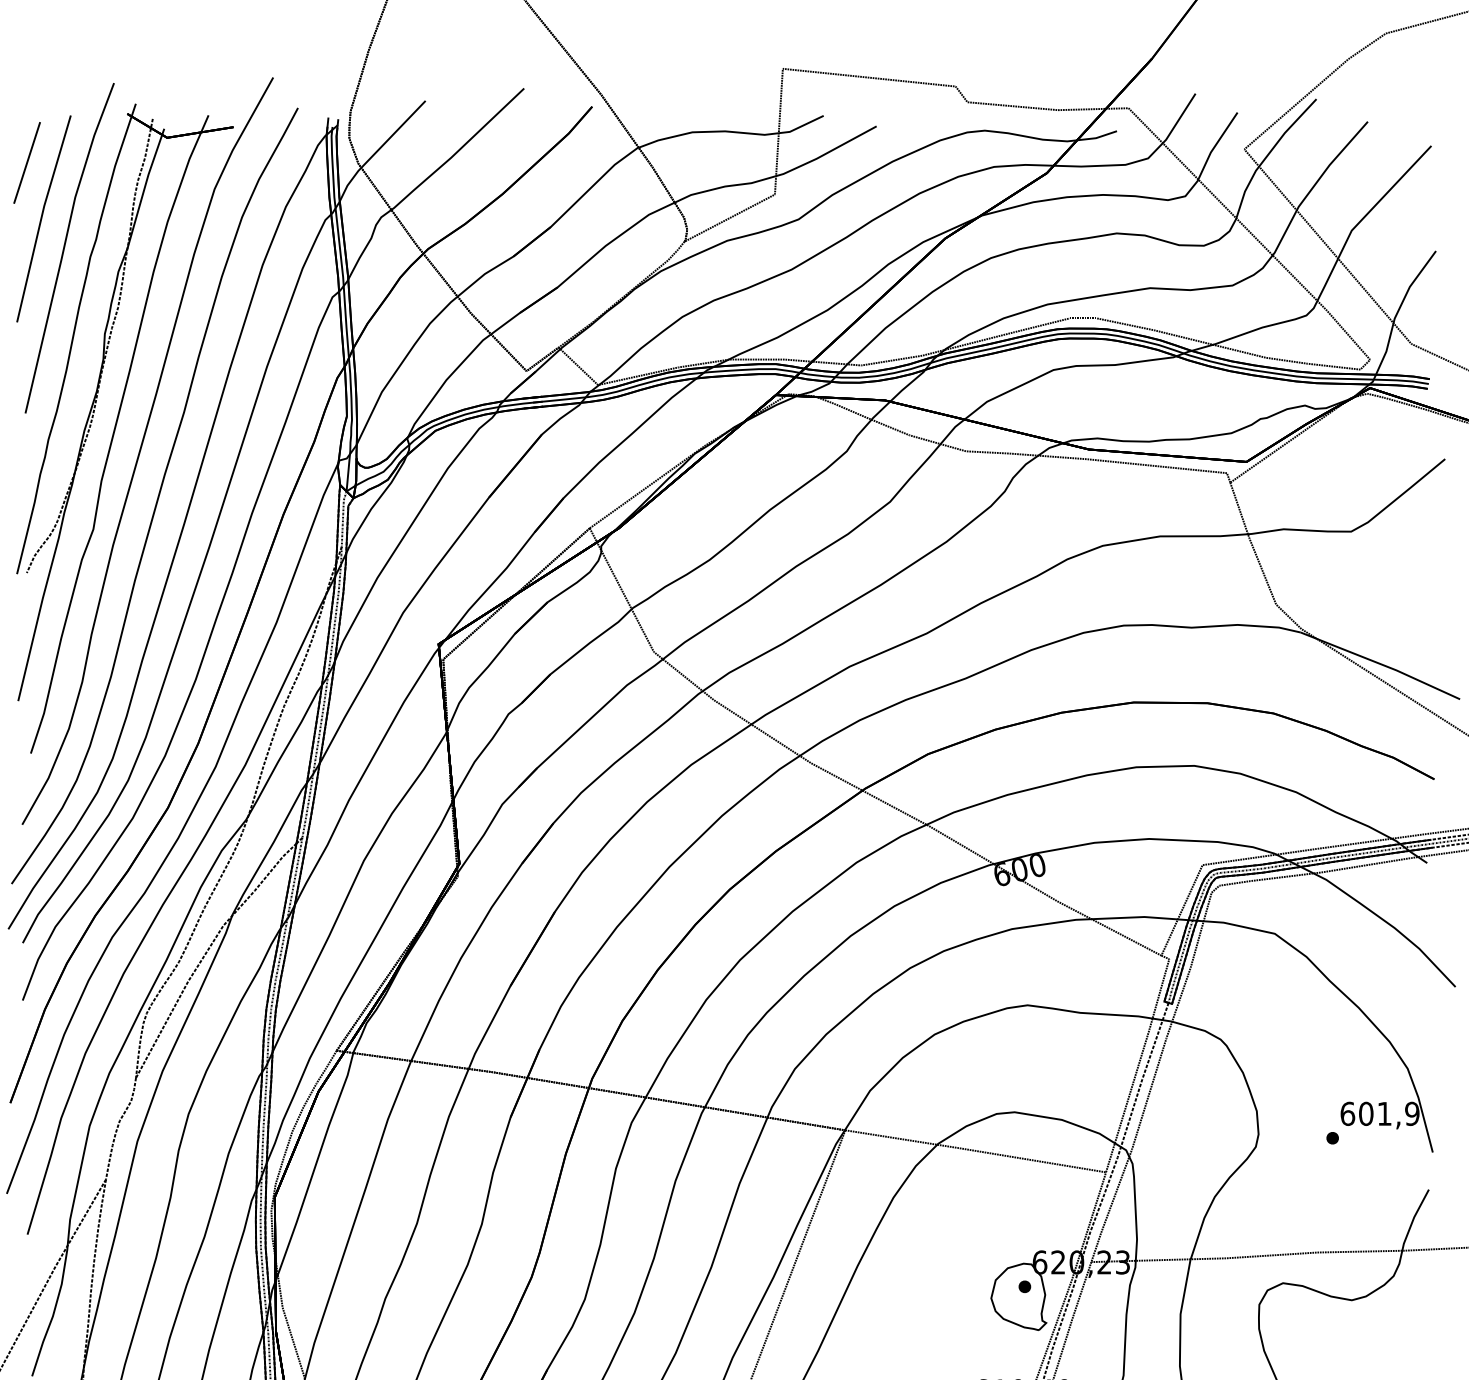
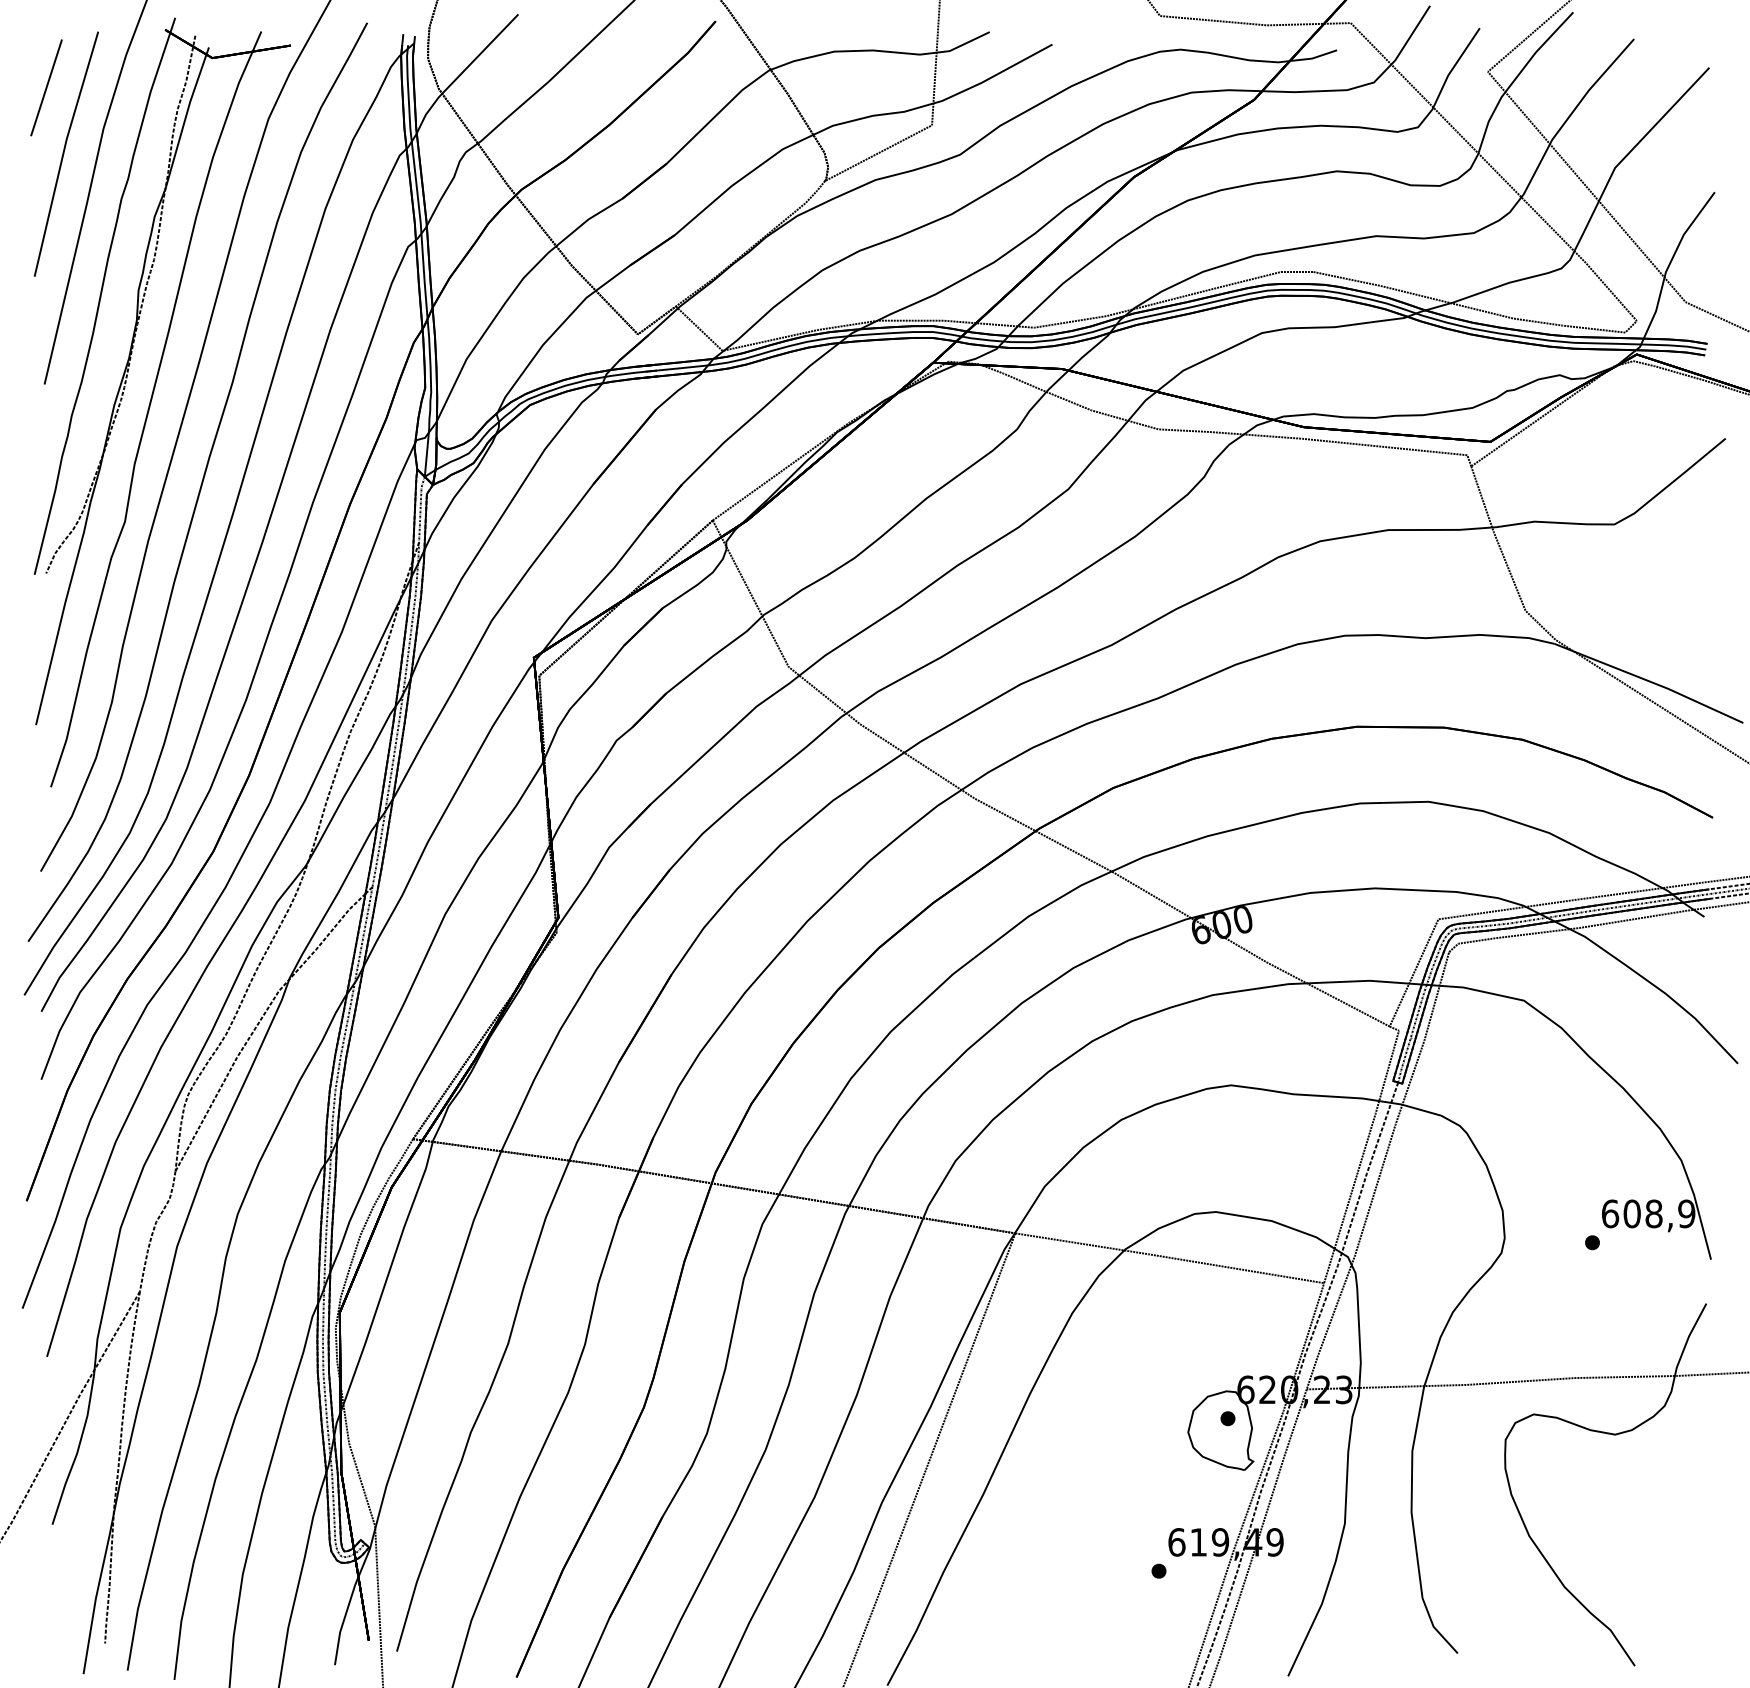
text: (1384, 1113) -> (1653, 1213), 601,9 -> 608,9

